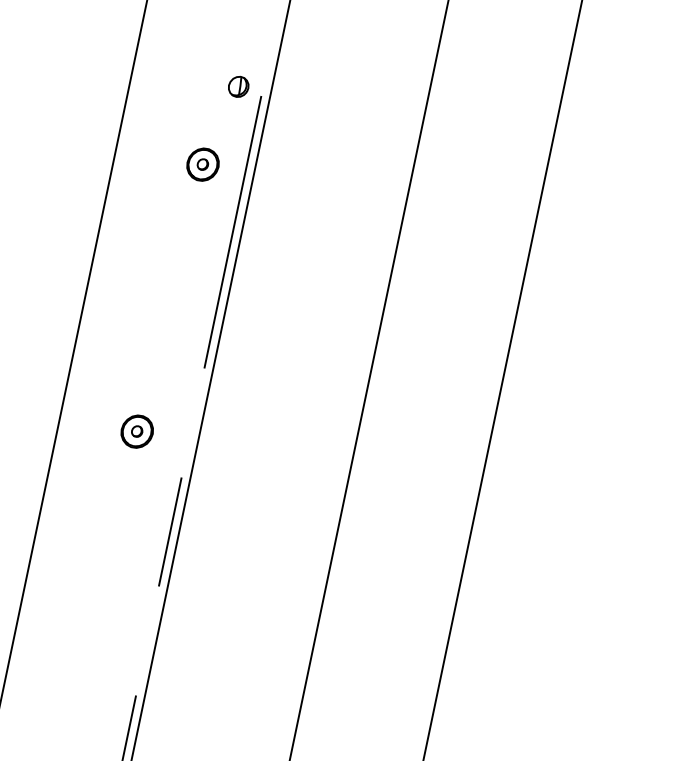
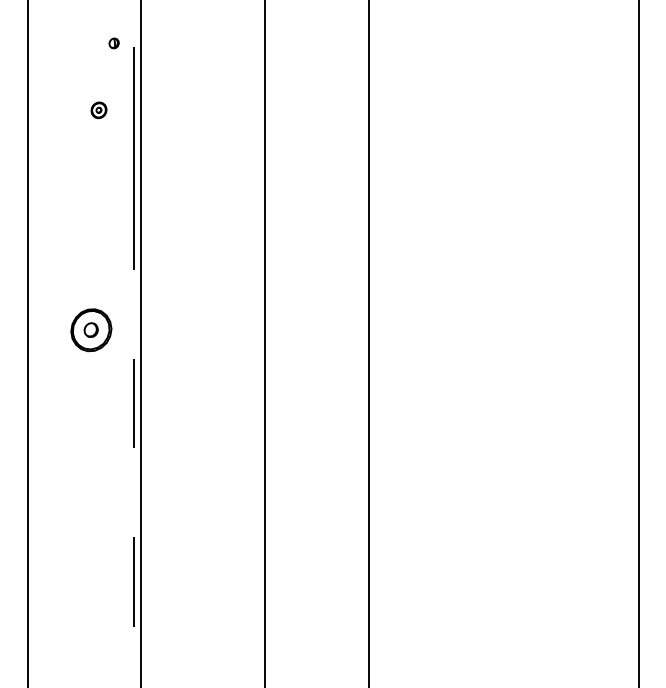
part: (237, 86) -> (113, 43), size x0.6
part: (202, 164) -> (98, 110), size x0.6
part: (136, 431) -> (90, 330), size x1.6

